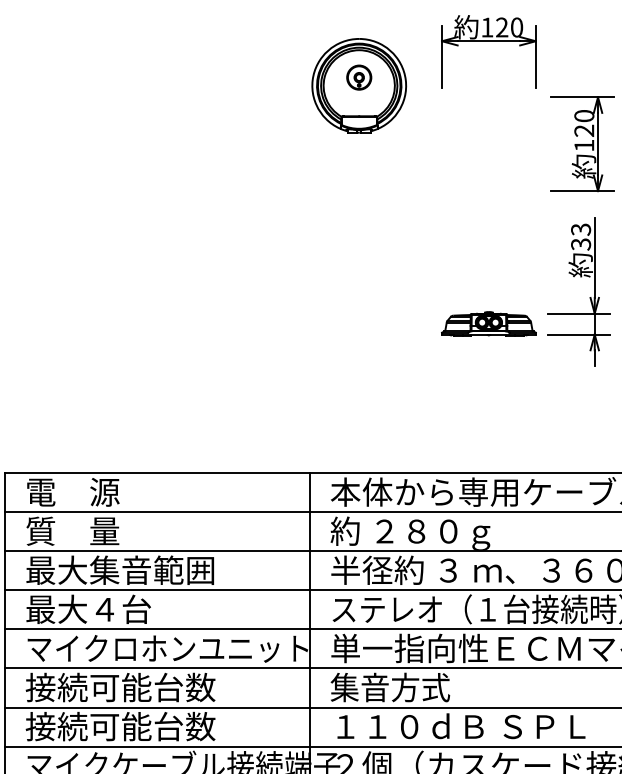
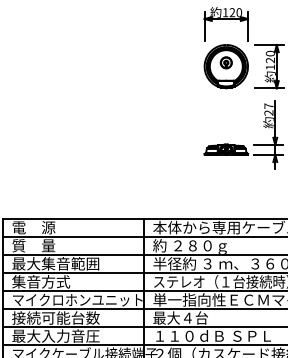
part: (357, 85) -> (225, 66), moved
text: (580, 236) -> (268, 109), 33 -> 27
text: (89, 608) -> (41, 281), 最大４台 -> 集音方式
text: (389, 686) -> (180, 317), 集音方式 -> 最大４台
text: (119, 725) -> (55, 335), 接続可能台数 -> 最大入力音圧

